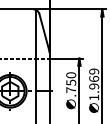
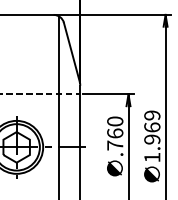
text: (71, 82) -> (115, 133), .750 -> .760

